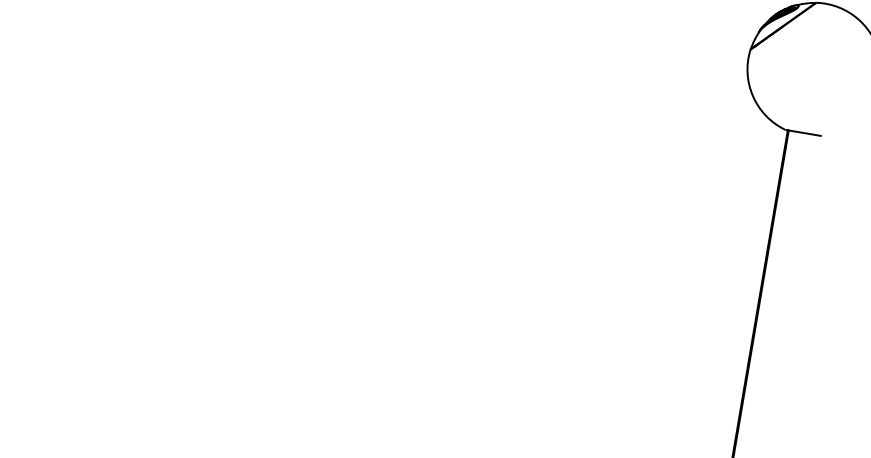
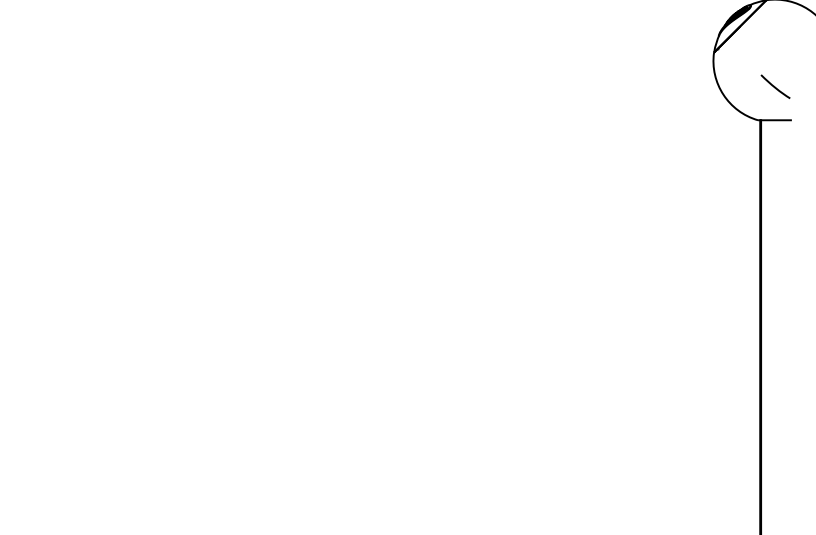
curve: (810, 96) -> (775, 86), added

